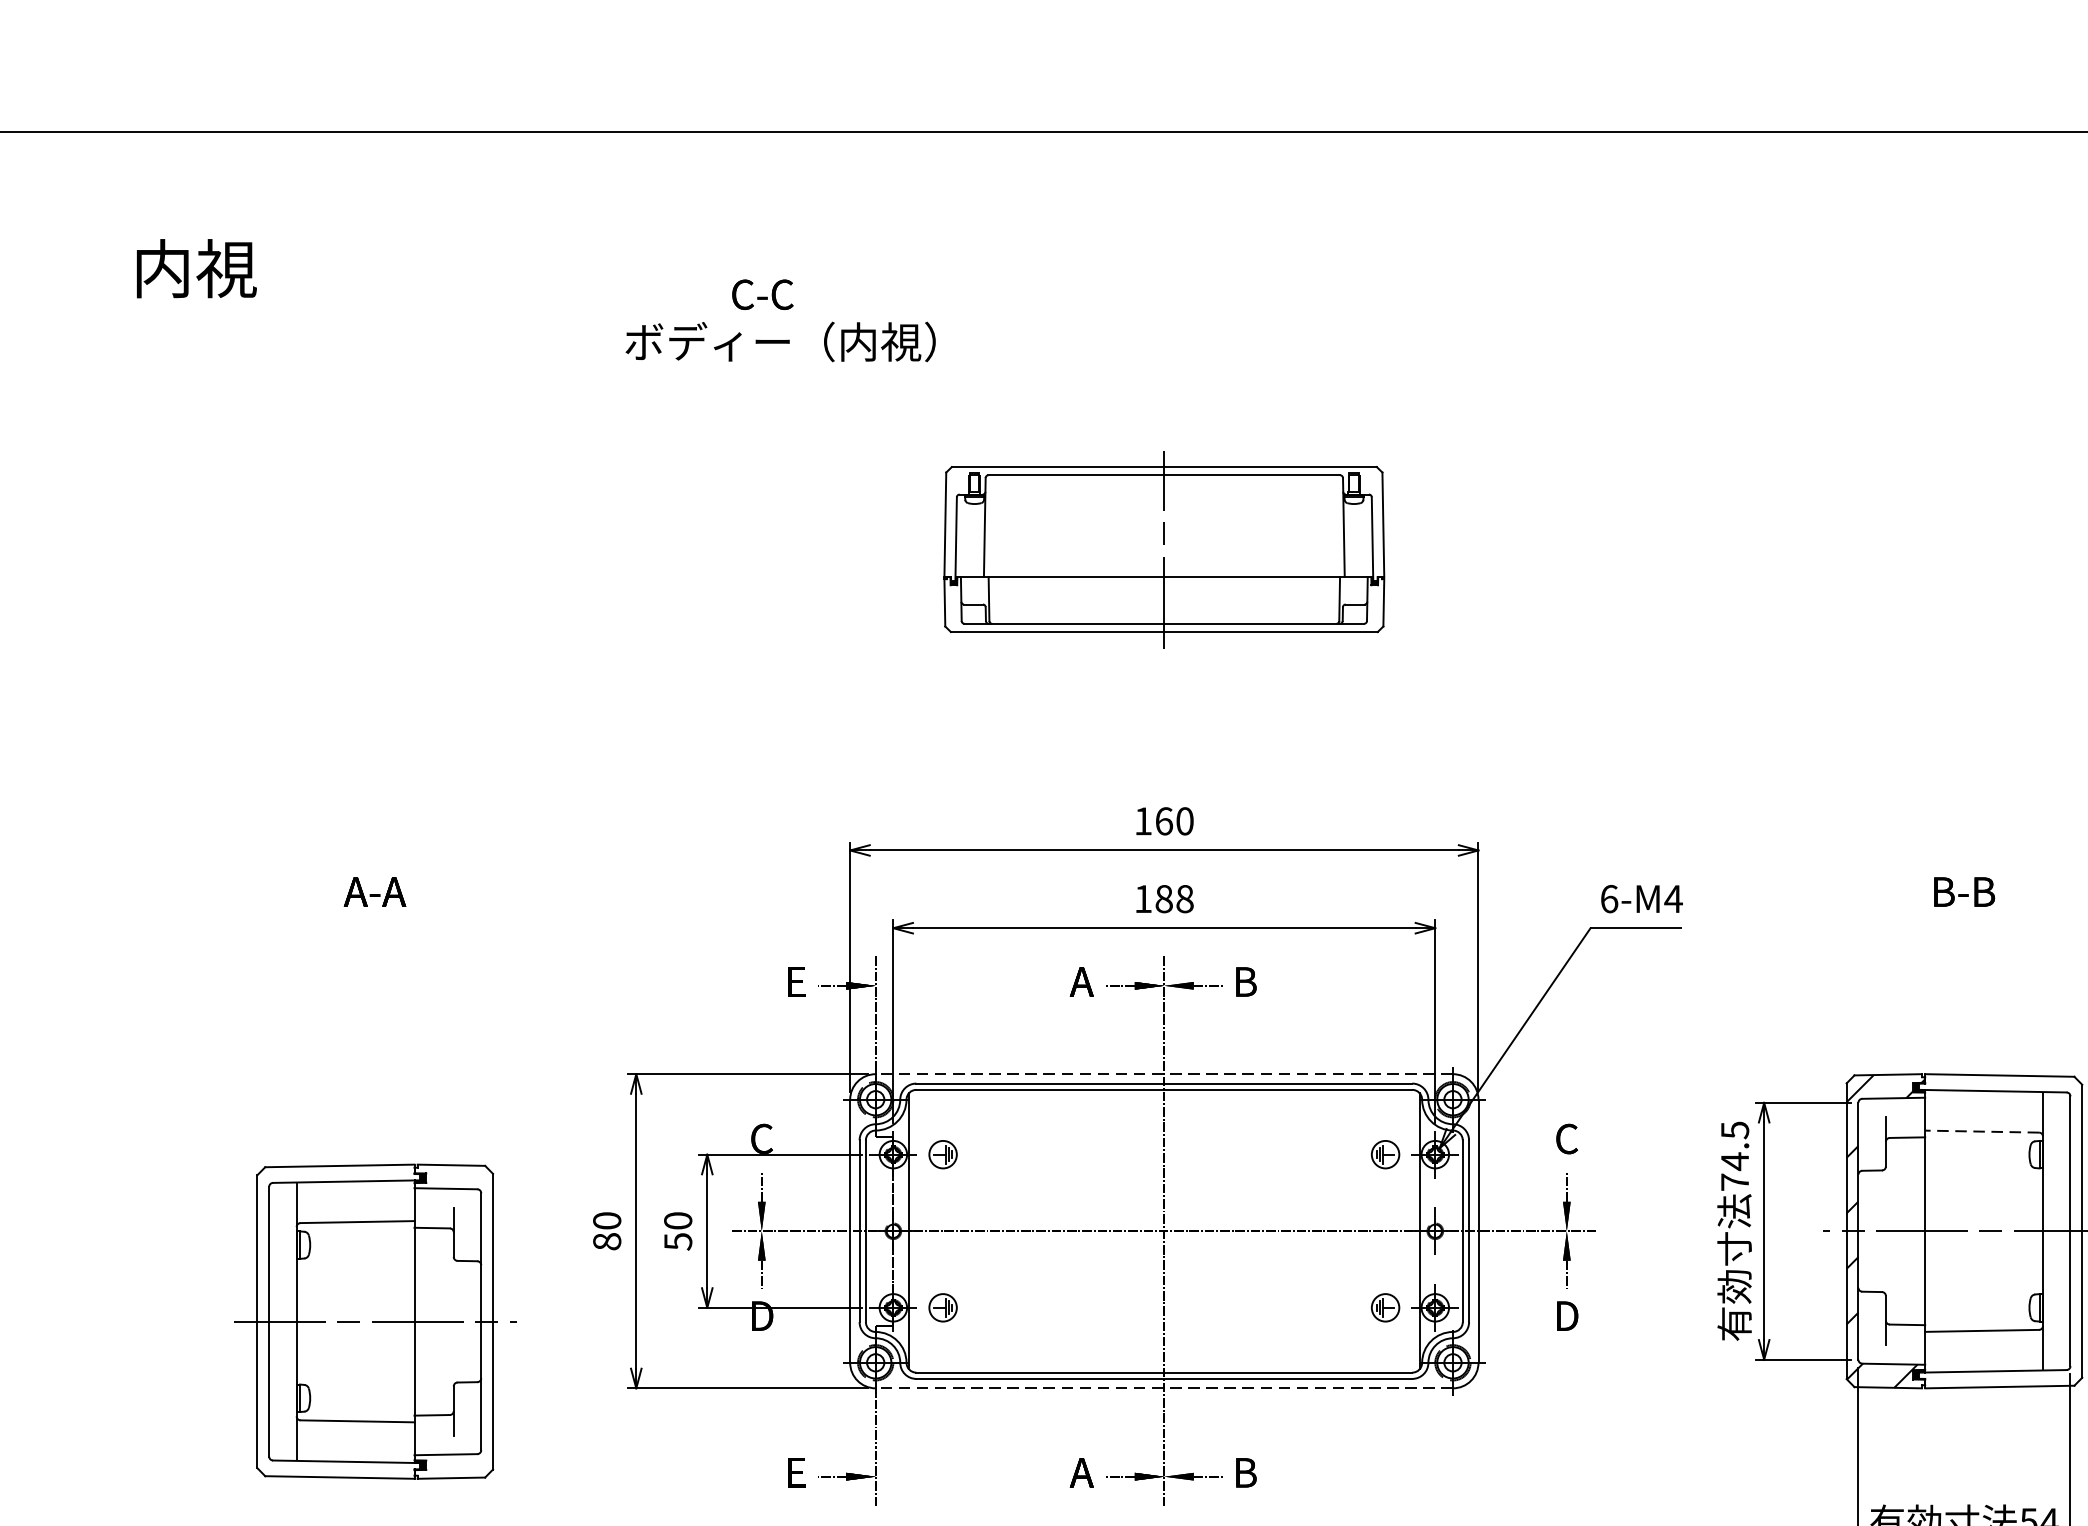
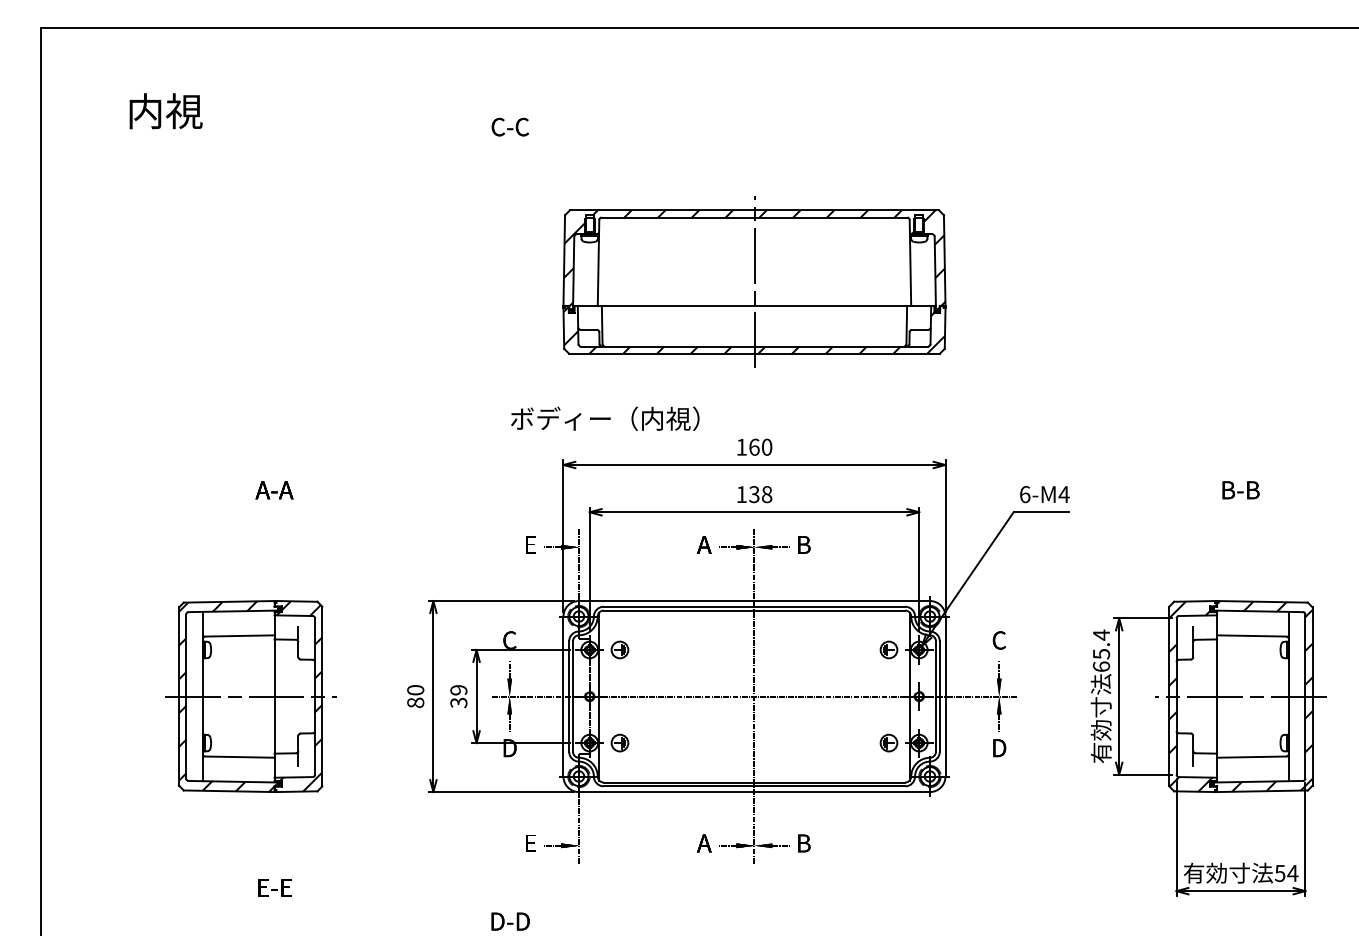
text: (781, 341) -> (605, 418), moved
part: (1164, 548) -> (754, 281), size x1.43
text: (1164, 898) -> (754, 494), 188 -> 138
line: (1164, 1074) -> (754, 601), dashed -> solid
line: (1981, 1130) -> (1251, 635), dashed -> solid
text: (1735, 1155) -> (1101, 650), 74.5 -> 65.4
text: (677, 1231) -> (458, 696), 50 -> 39
hatch: (1999, 1231) -> (1262, 696), added
part: (374, 1321) -> (250, 696), moved
line: (1164, 1389) -> (754, 792), dashed -> solid

